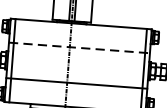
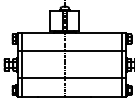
line: (79, 48) -> (72, 51), dashed -> solid

